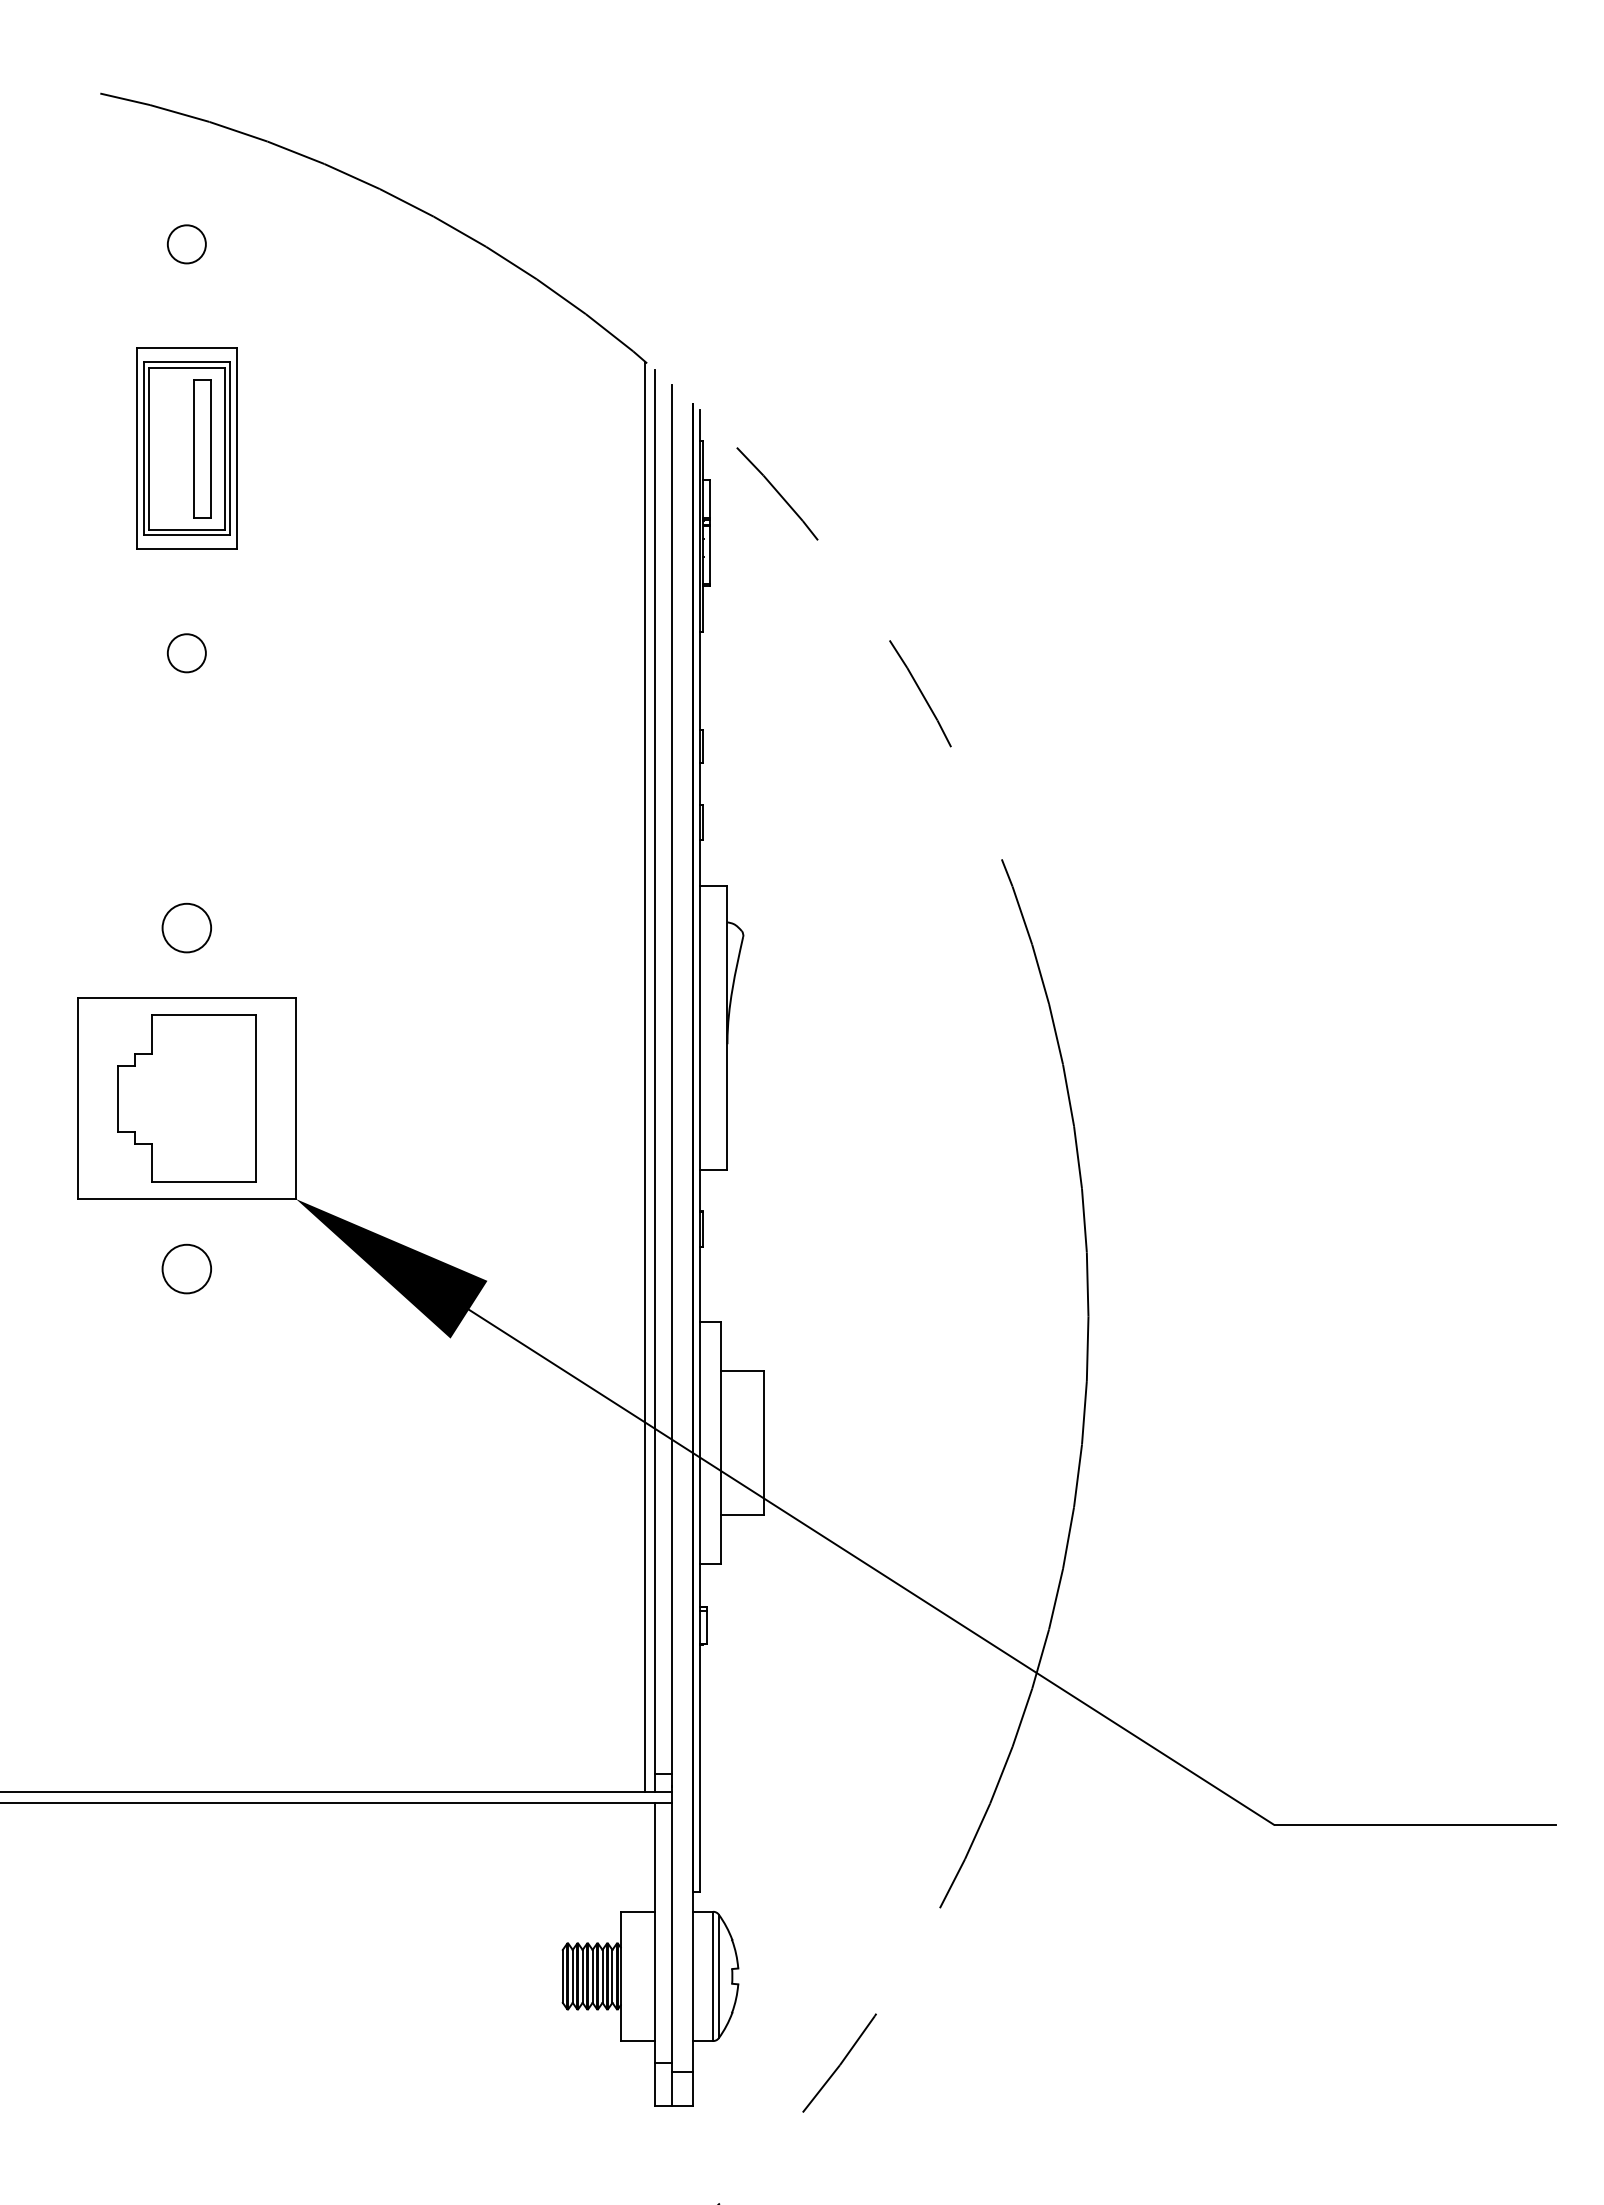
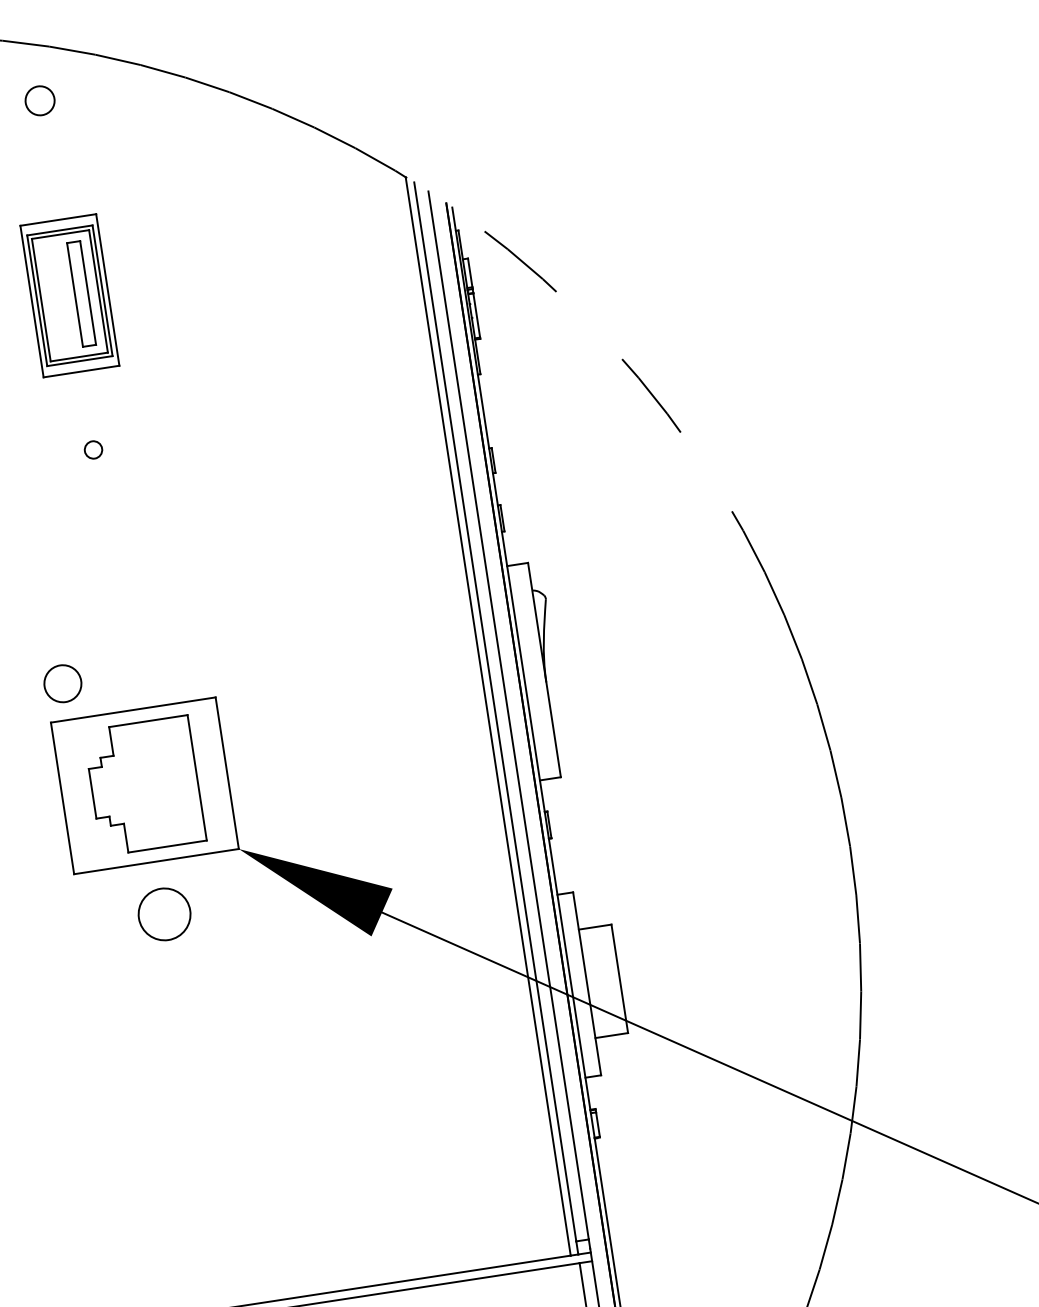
circle: (186, 244) -> (39, 100), moved
circle: (186, 653) -> (93, 450), size x0.6
circle: (186, 927) -> (62, 683), moved
circle: (186, 1268) -> (164, 914), size x1.4

